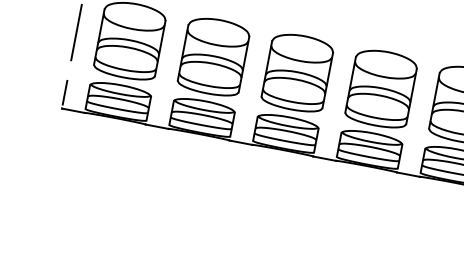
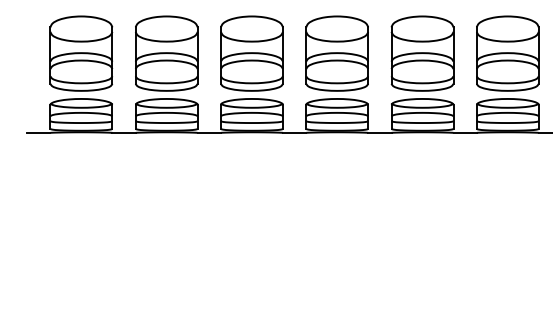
line: (76, 32) -> (27, 55), removed
line: (65, 92) -> (27, 116), removed

